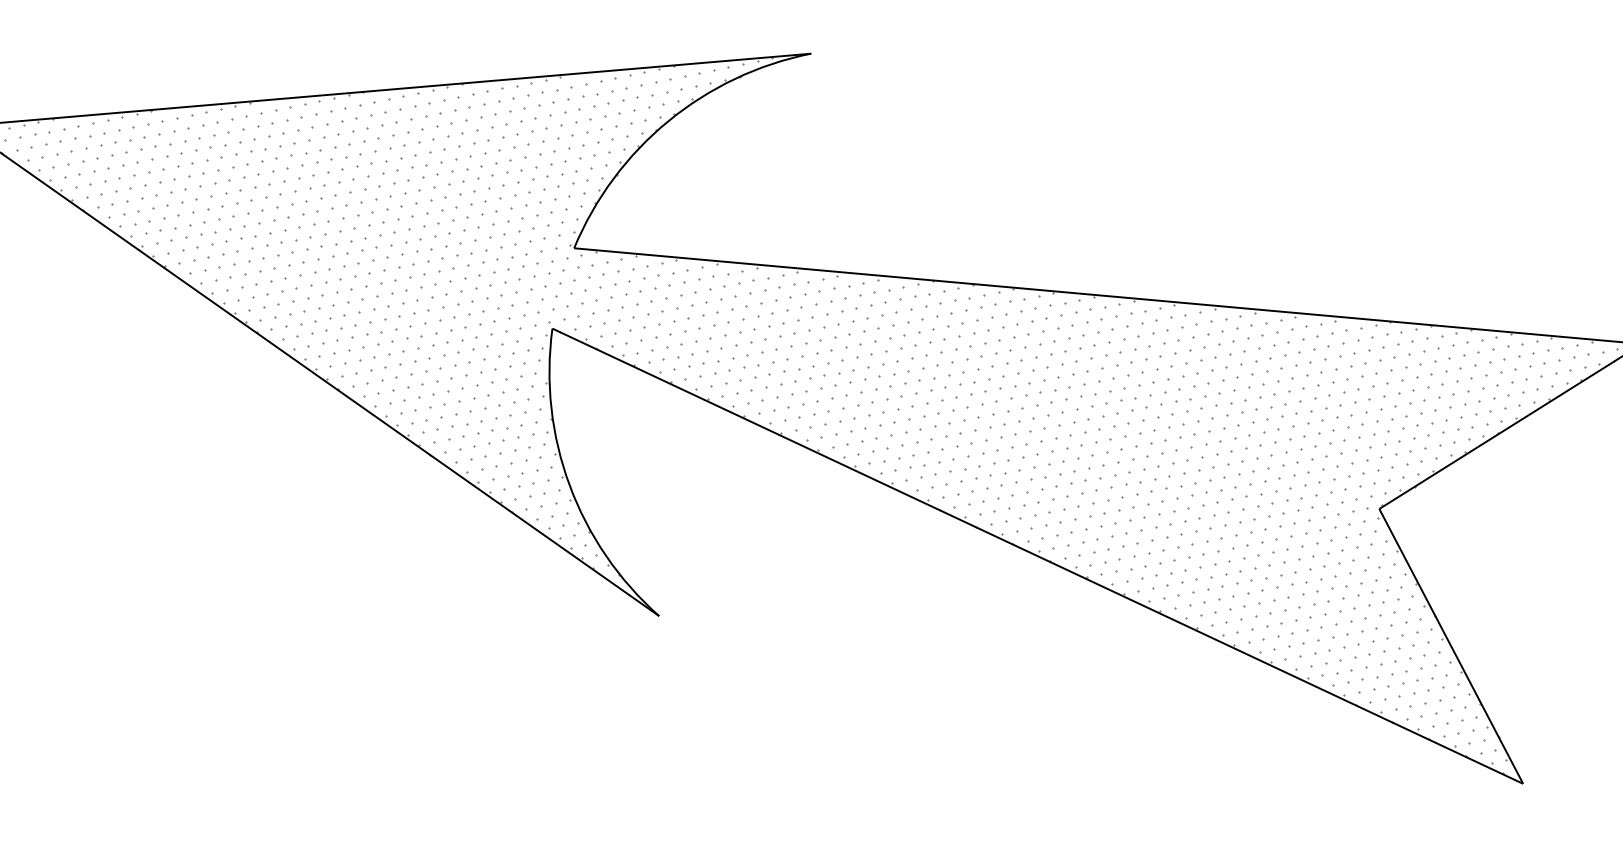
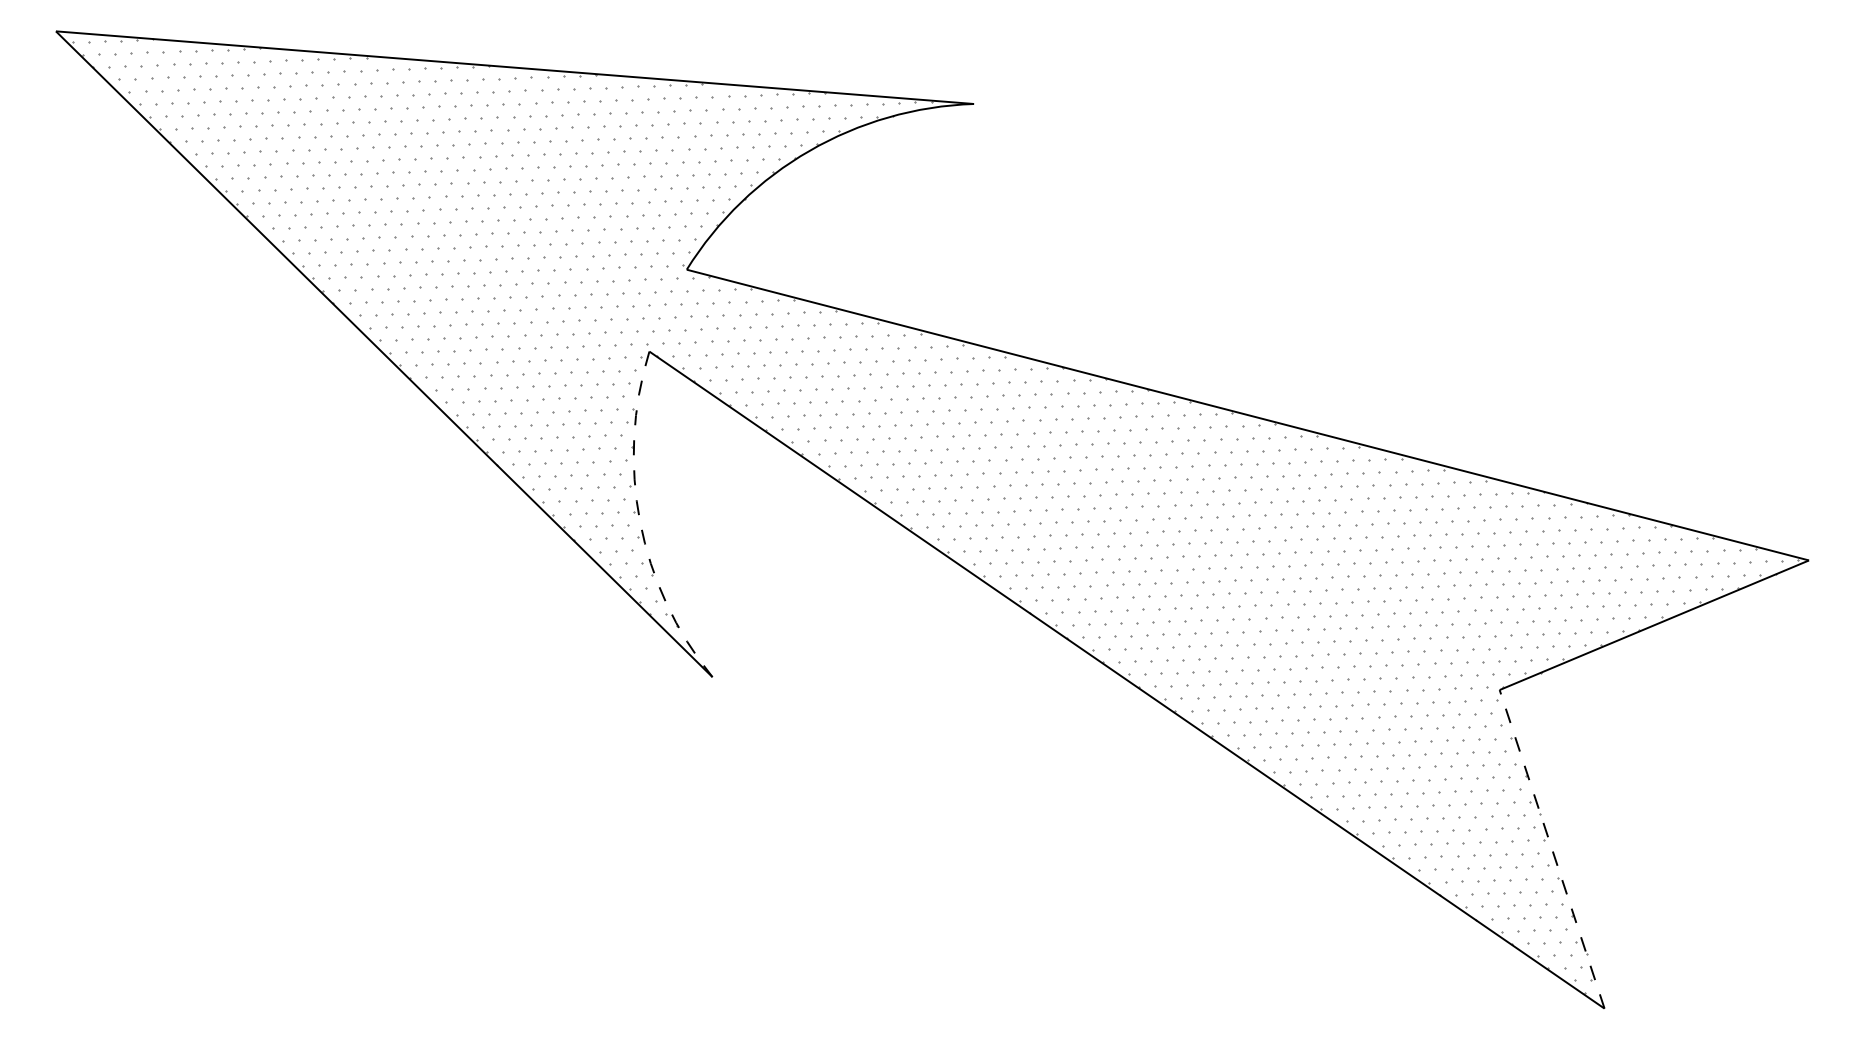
line: (570, 485) -> (640, 522), solid -> dashed
line: (1451, 646) -> (1552, 849), solid -> dashed

